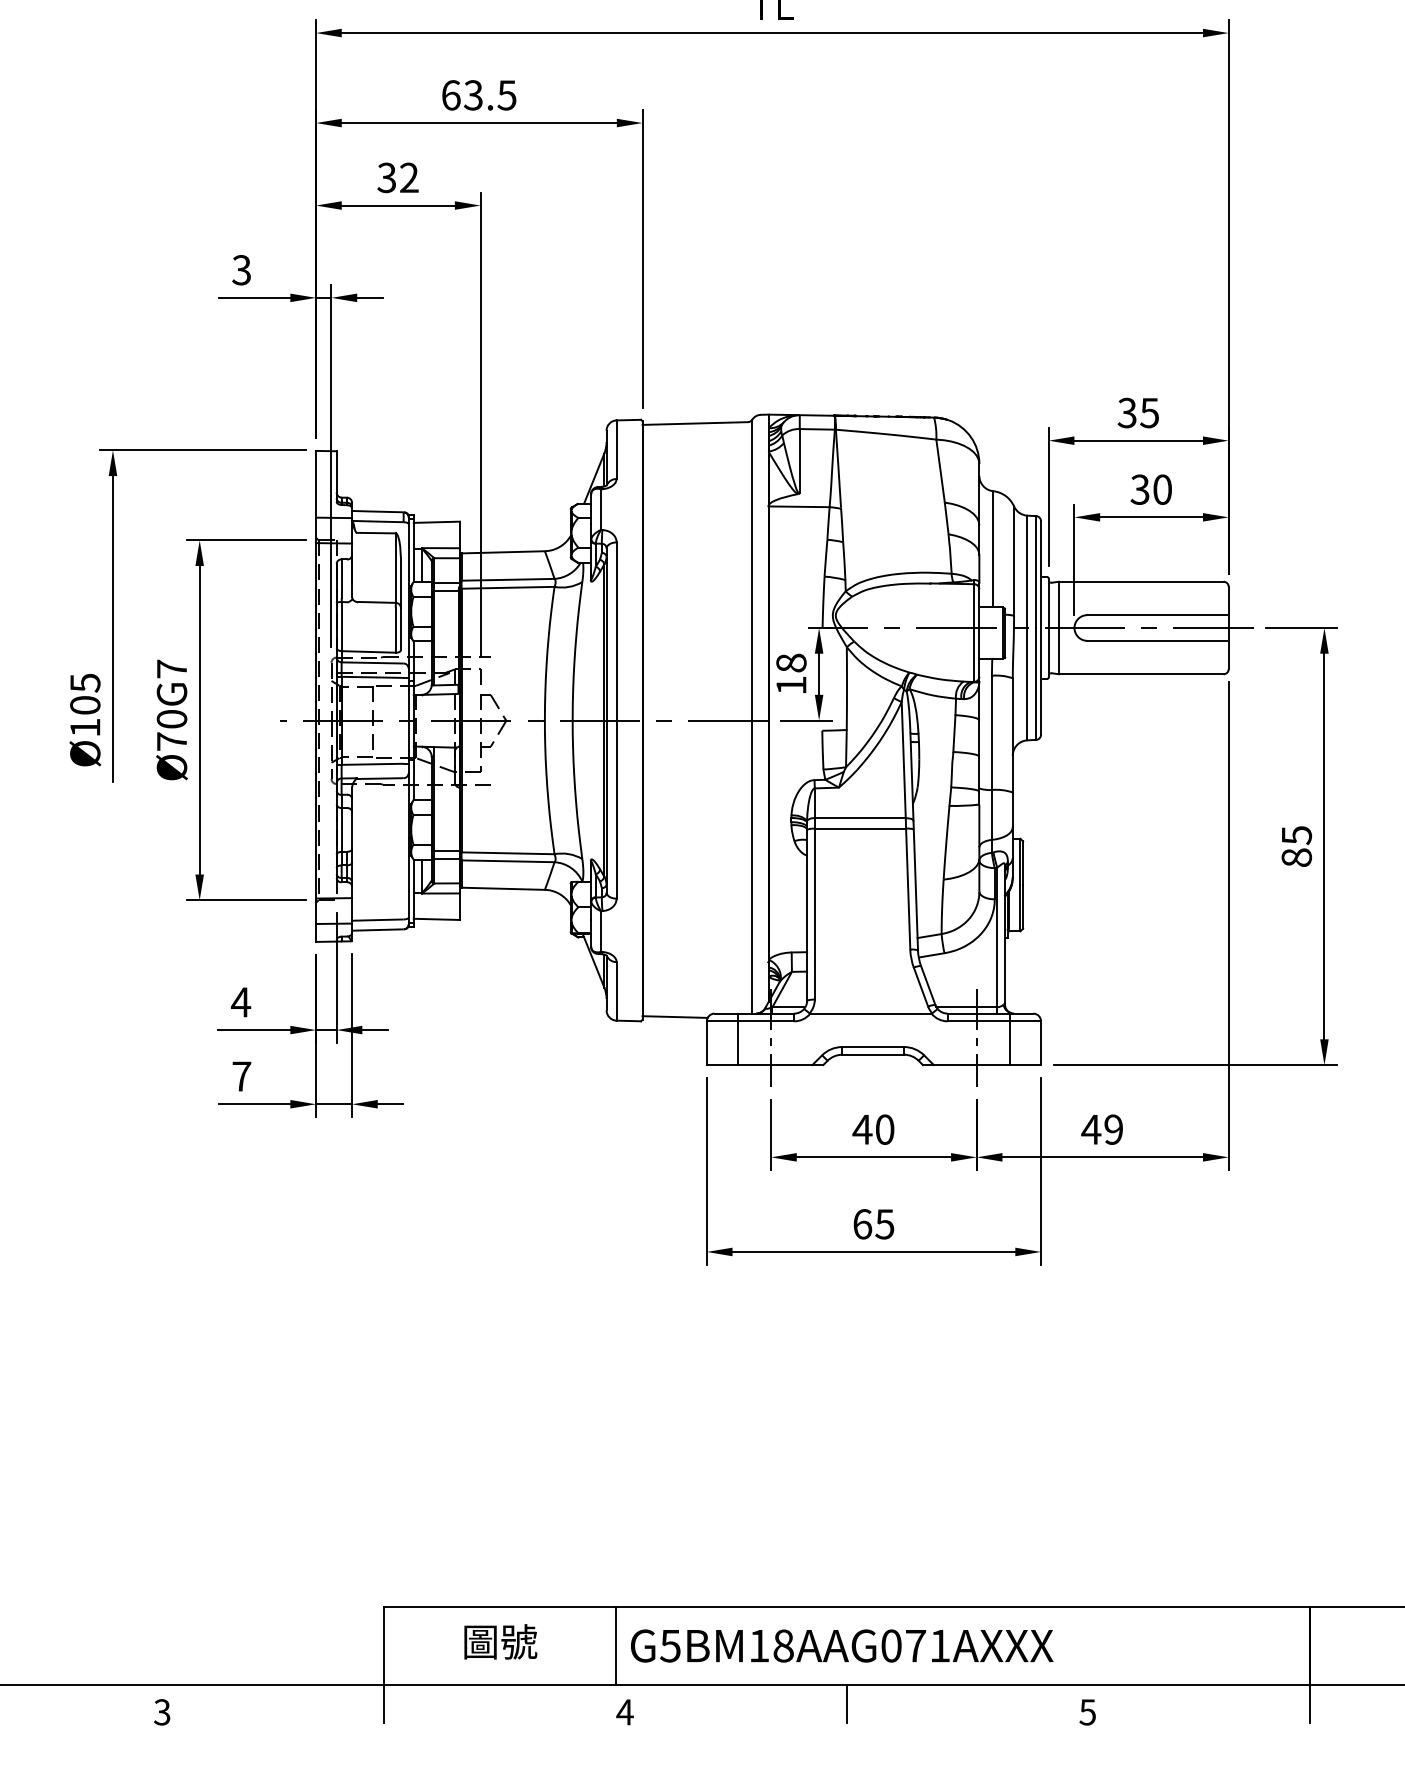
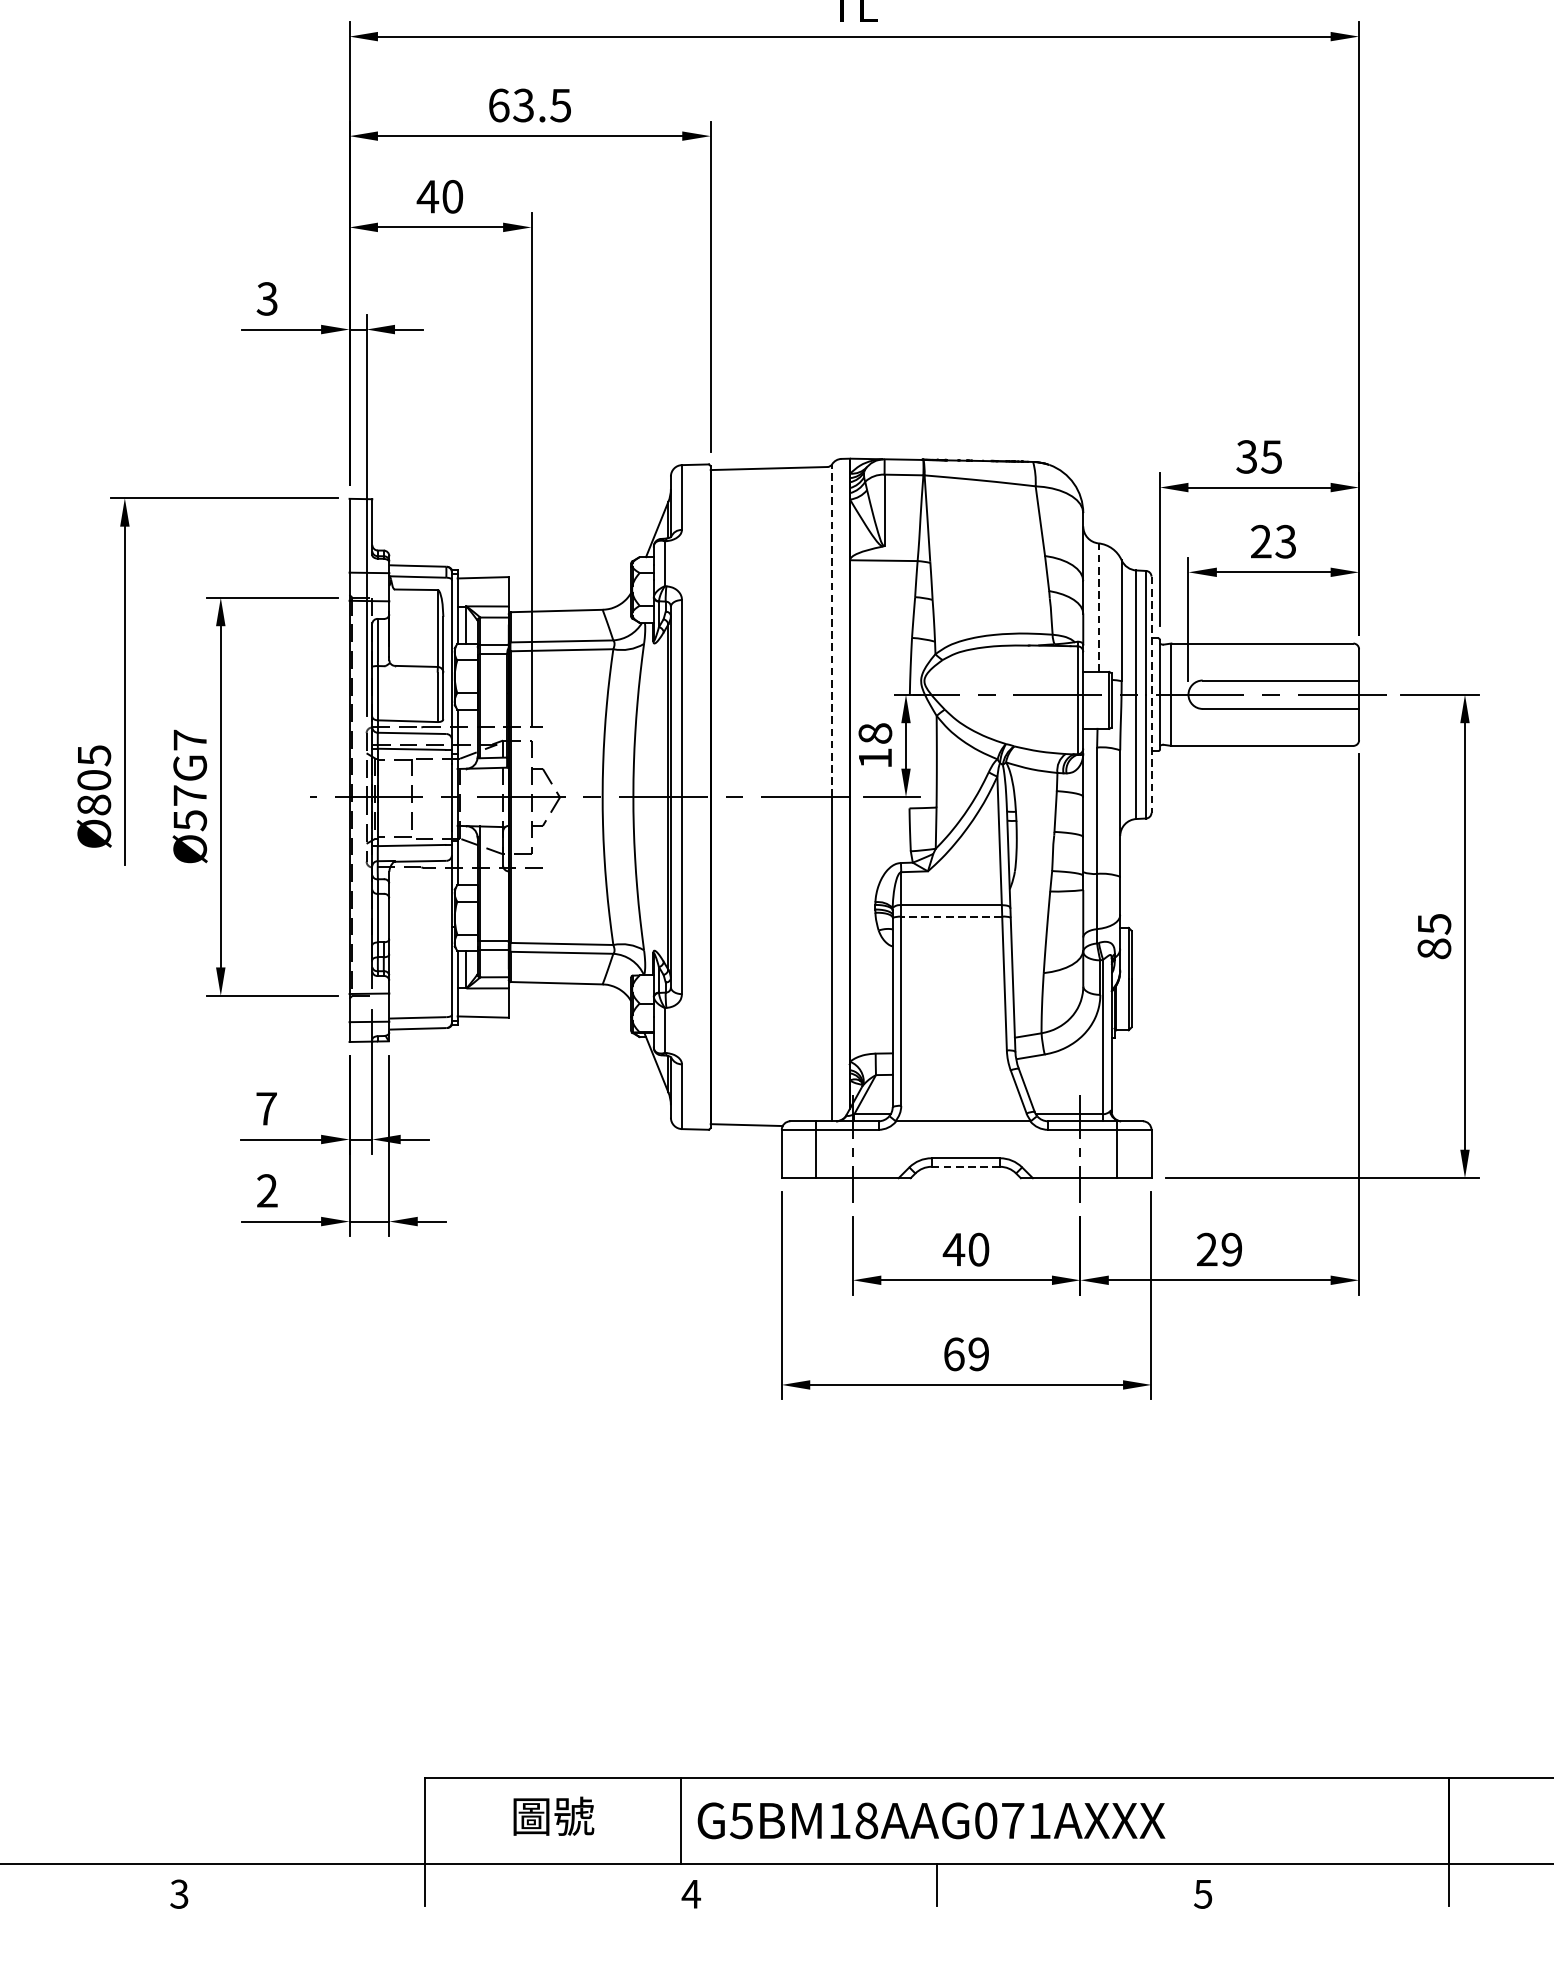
text: (397, 177) -> (439, 196), 32 -> 40
text: (1150, 489) -> (1272, 541), 30 -> 23
line: (993, 548) -> (1098, 606), solid -> dashed
line: (752, 569) -> (832, 630), solid -> dashed
line: (1041, 628) -> (1152, 695), solid -> dashed
text: (85, 727) -> (94, 804), Ø105 -> Ø805
text: (171, 730) -> (189, 808), Ø70G7 -> Ø57G7
line: (860, 828) -> (951, 916), solid -> dashed
text: (240, 1002) -> (265, 1109), 4 -> 7
line: (873, 1054) -> (966, 1166), solid -> dashed
text: (241, 1076) -> (267, 1190), 7 -> 2
text: (1091, 1129) -> (1207, 1249), 49 -> 29
text: (884, 1224) -> (978, 1354), 65 -> 69

